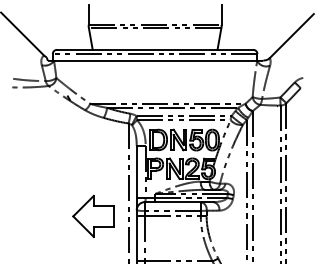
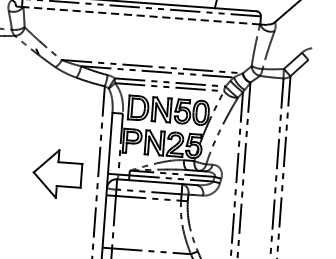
line: (155, 60) -> (141, 15), solid -> dashed
part: (93, 215) -> (57, 173), moved

